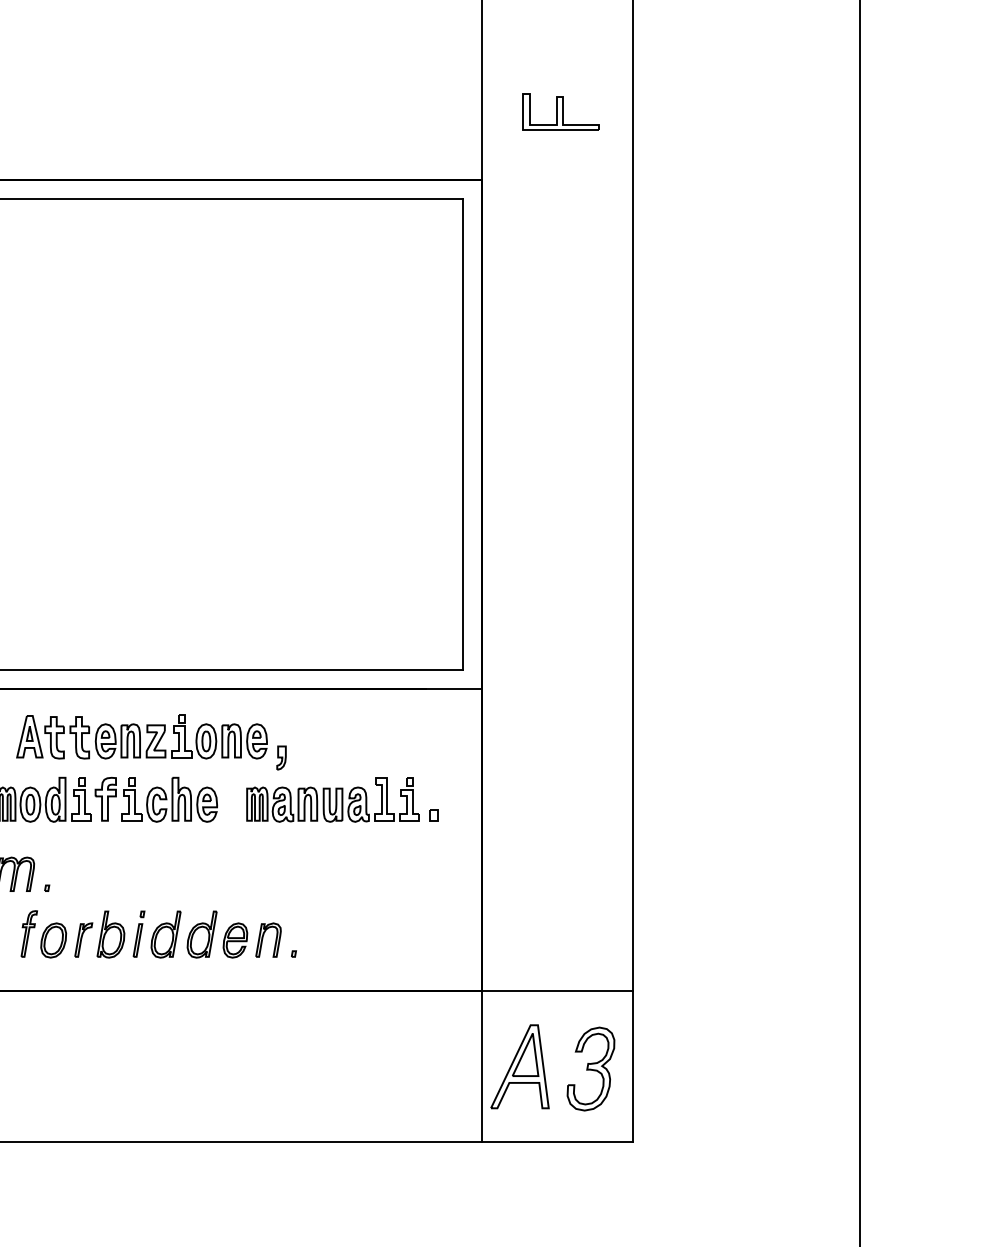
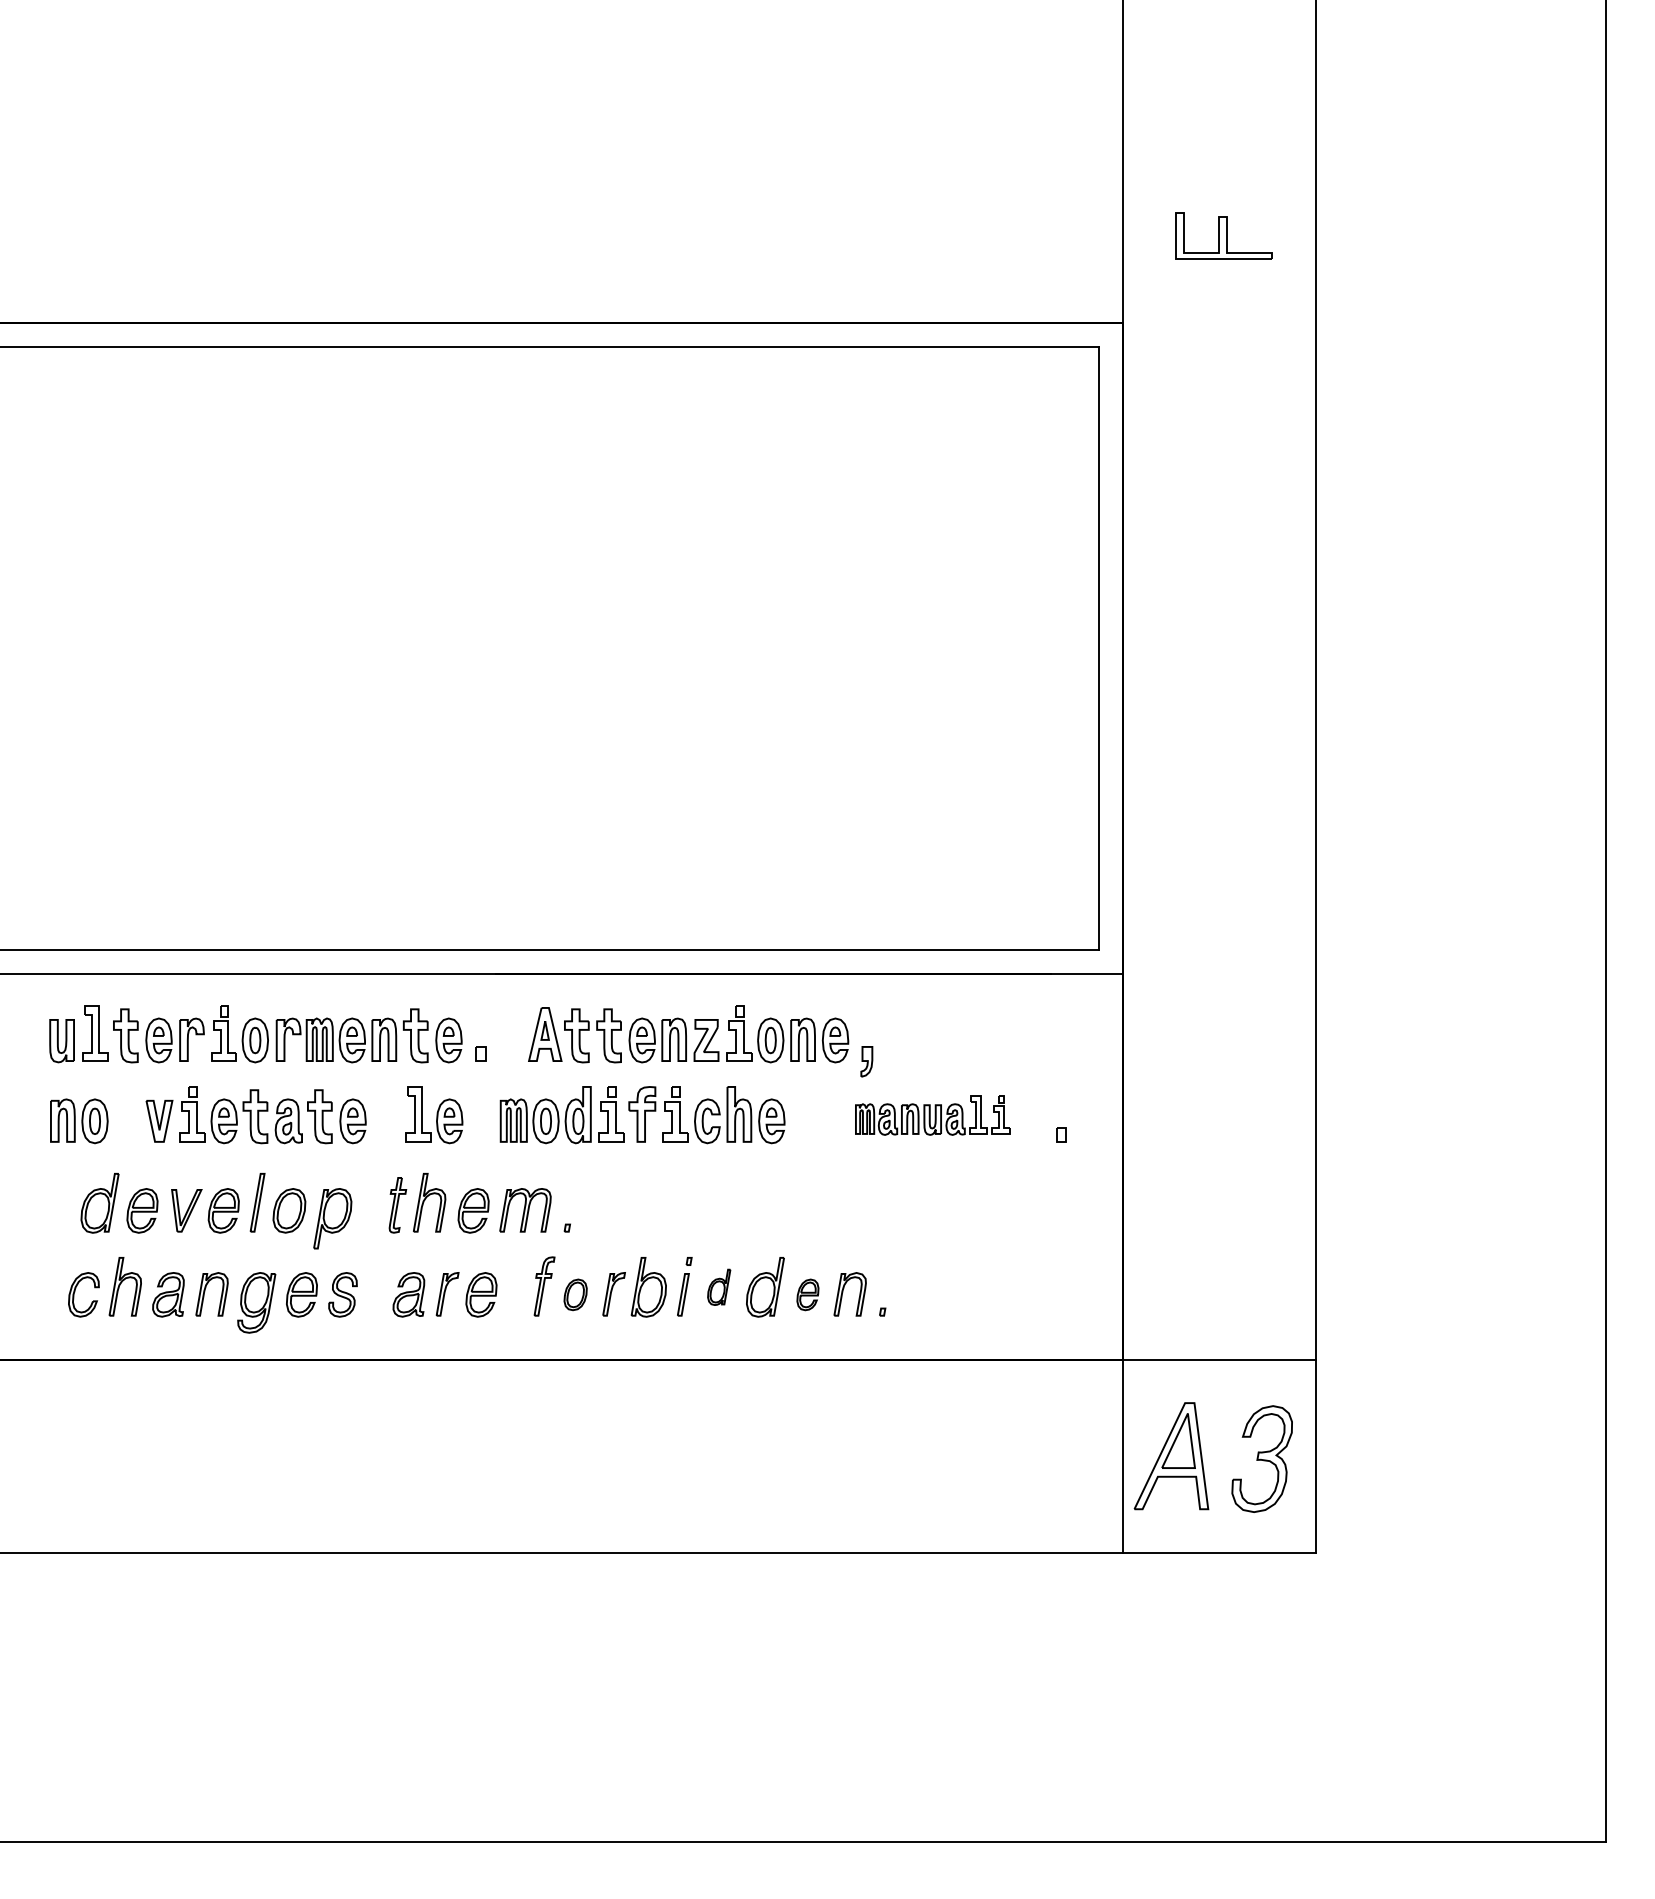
part: (332, 800) -> (932, 1115), size x0.7
part: (165, 934) -> (718, 1287), size x0.6
part: (53, 940) -> (575, 1294), size x0.7
part: (235, 940) -> (807, 1294), size x0.7

